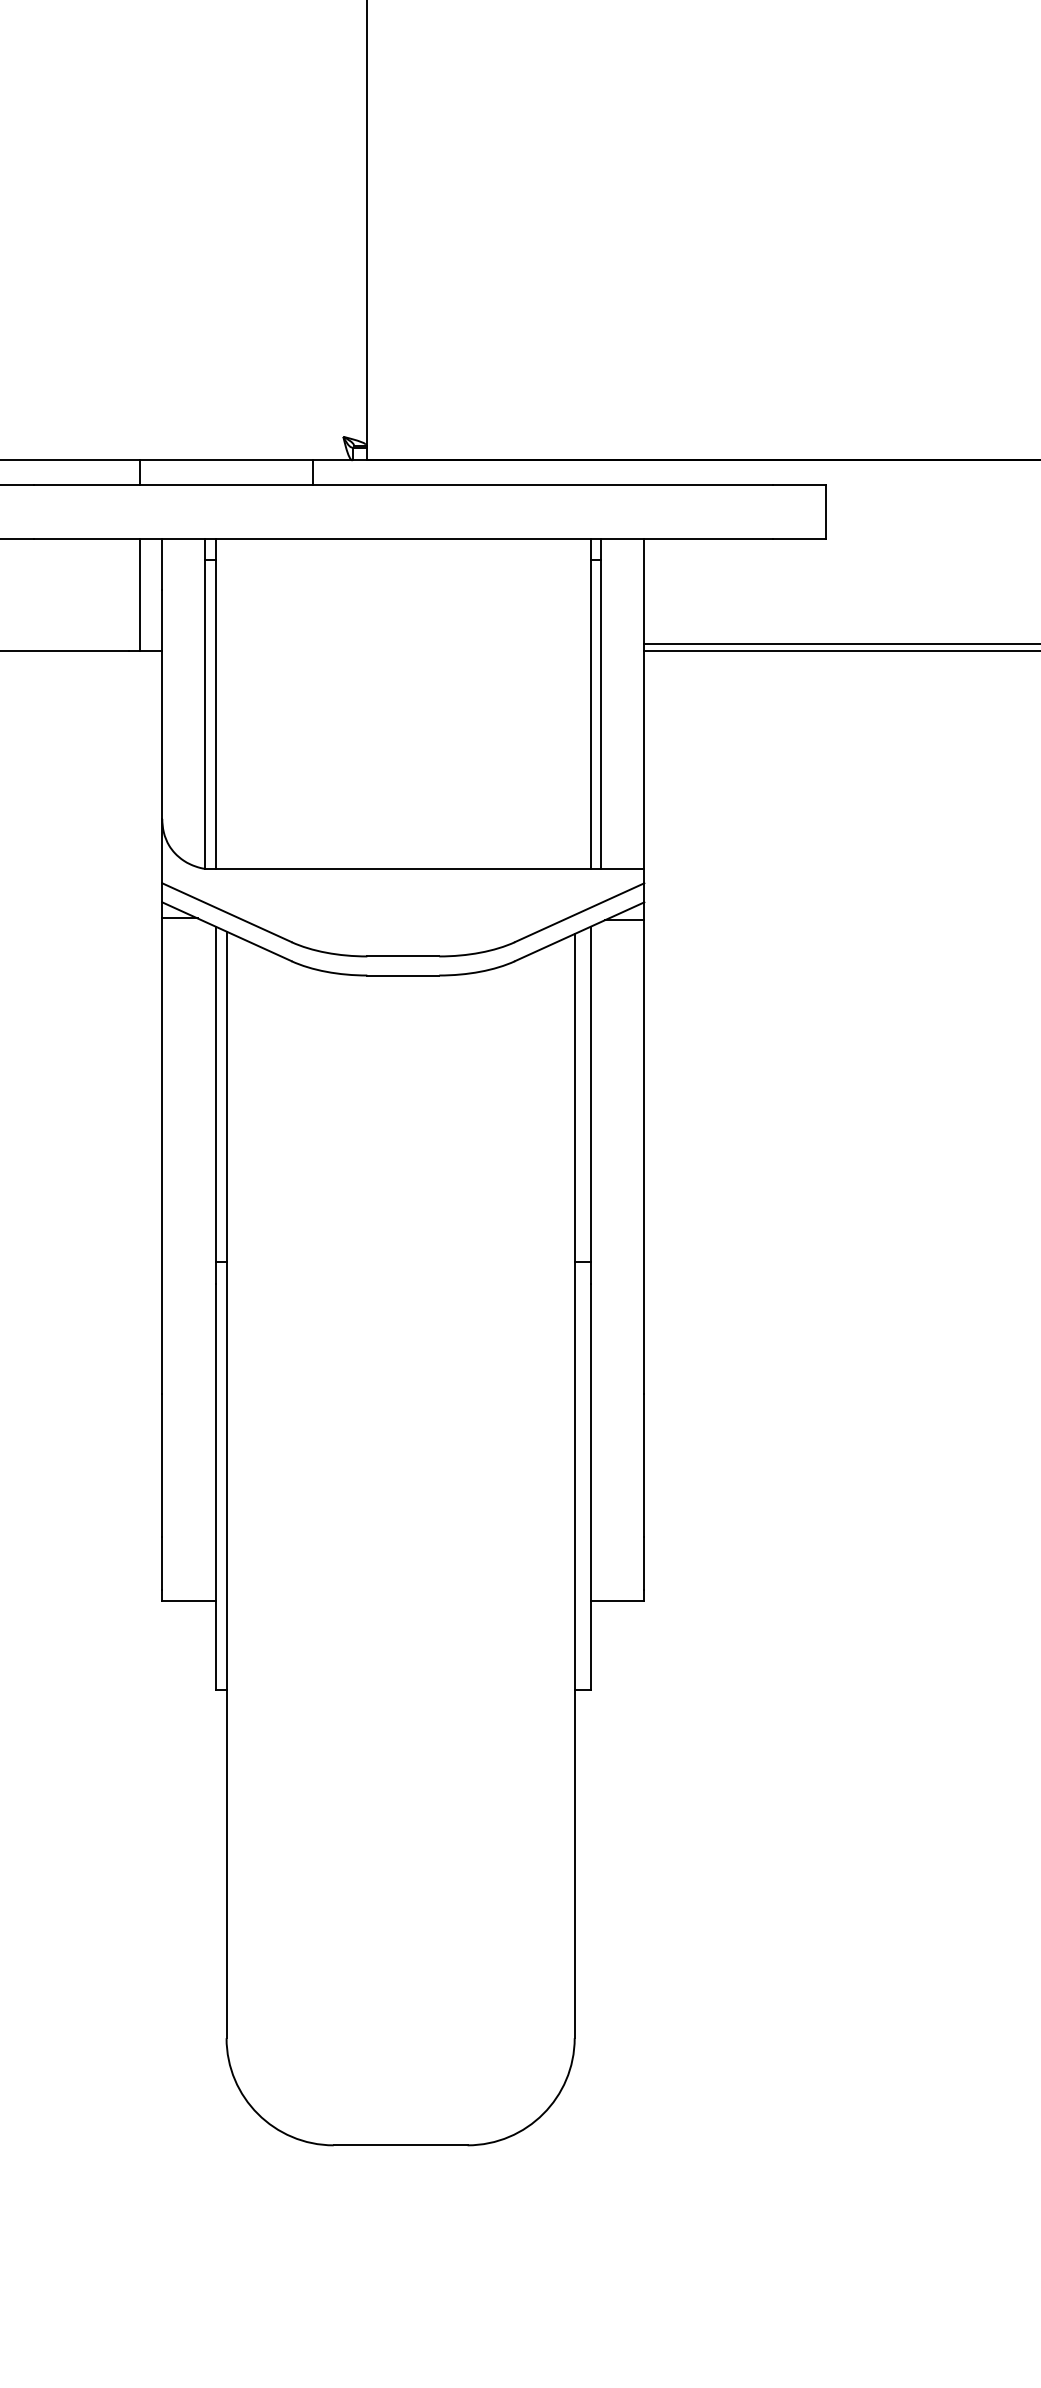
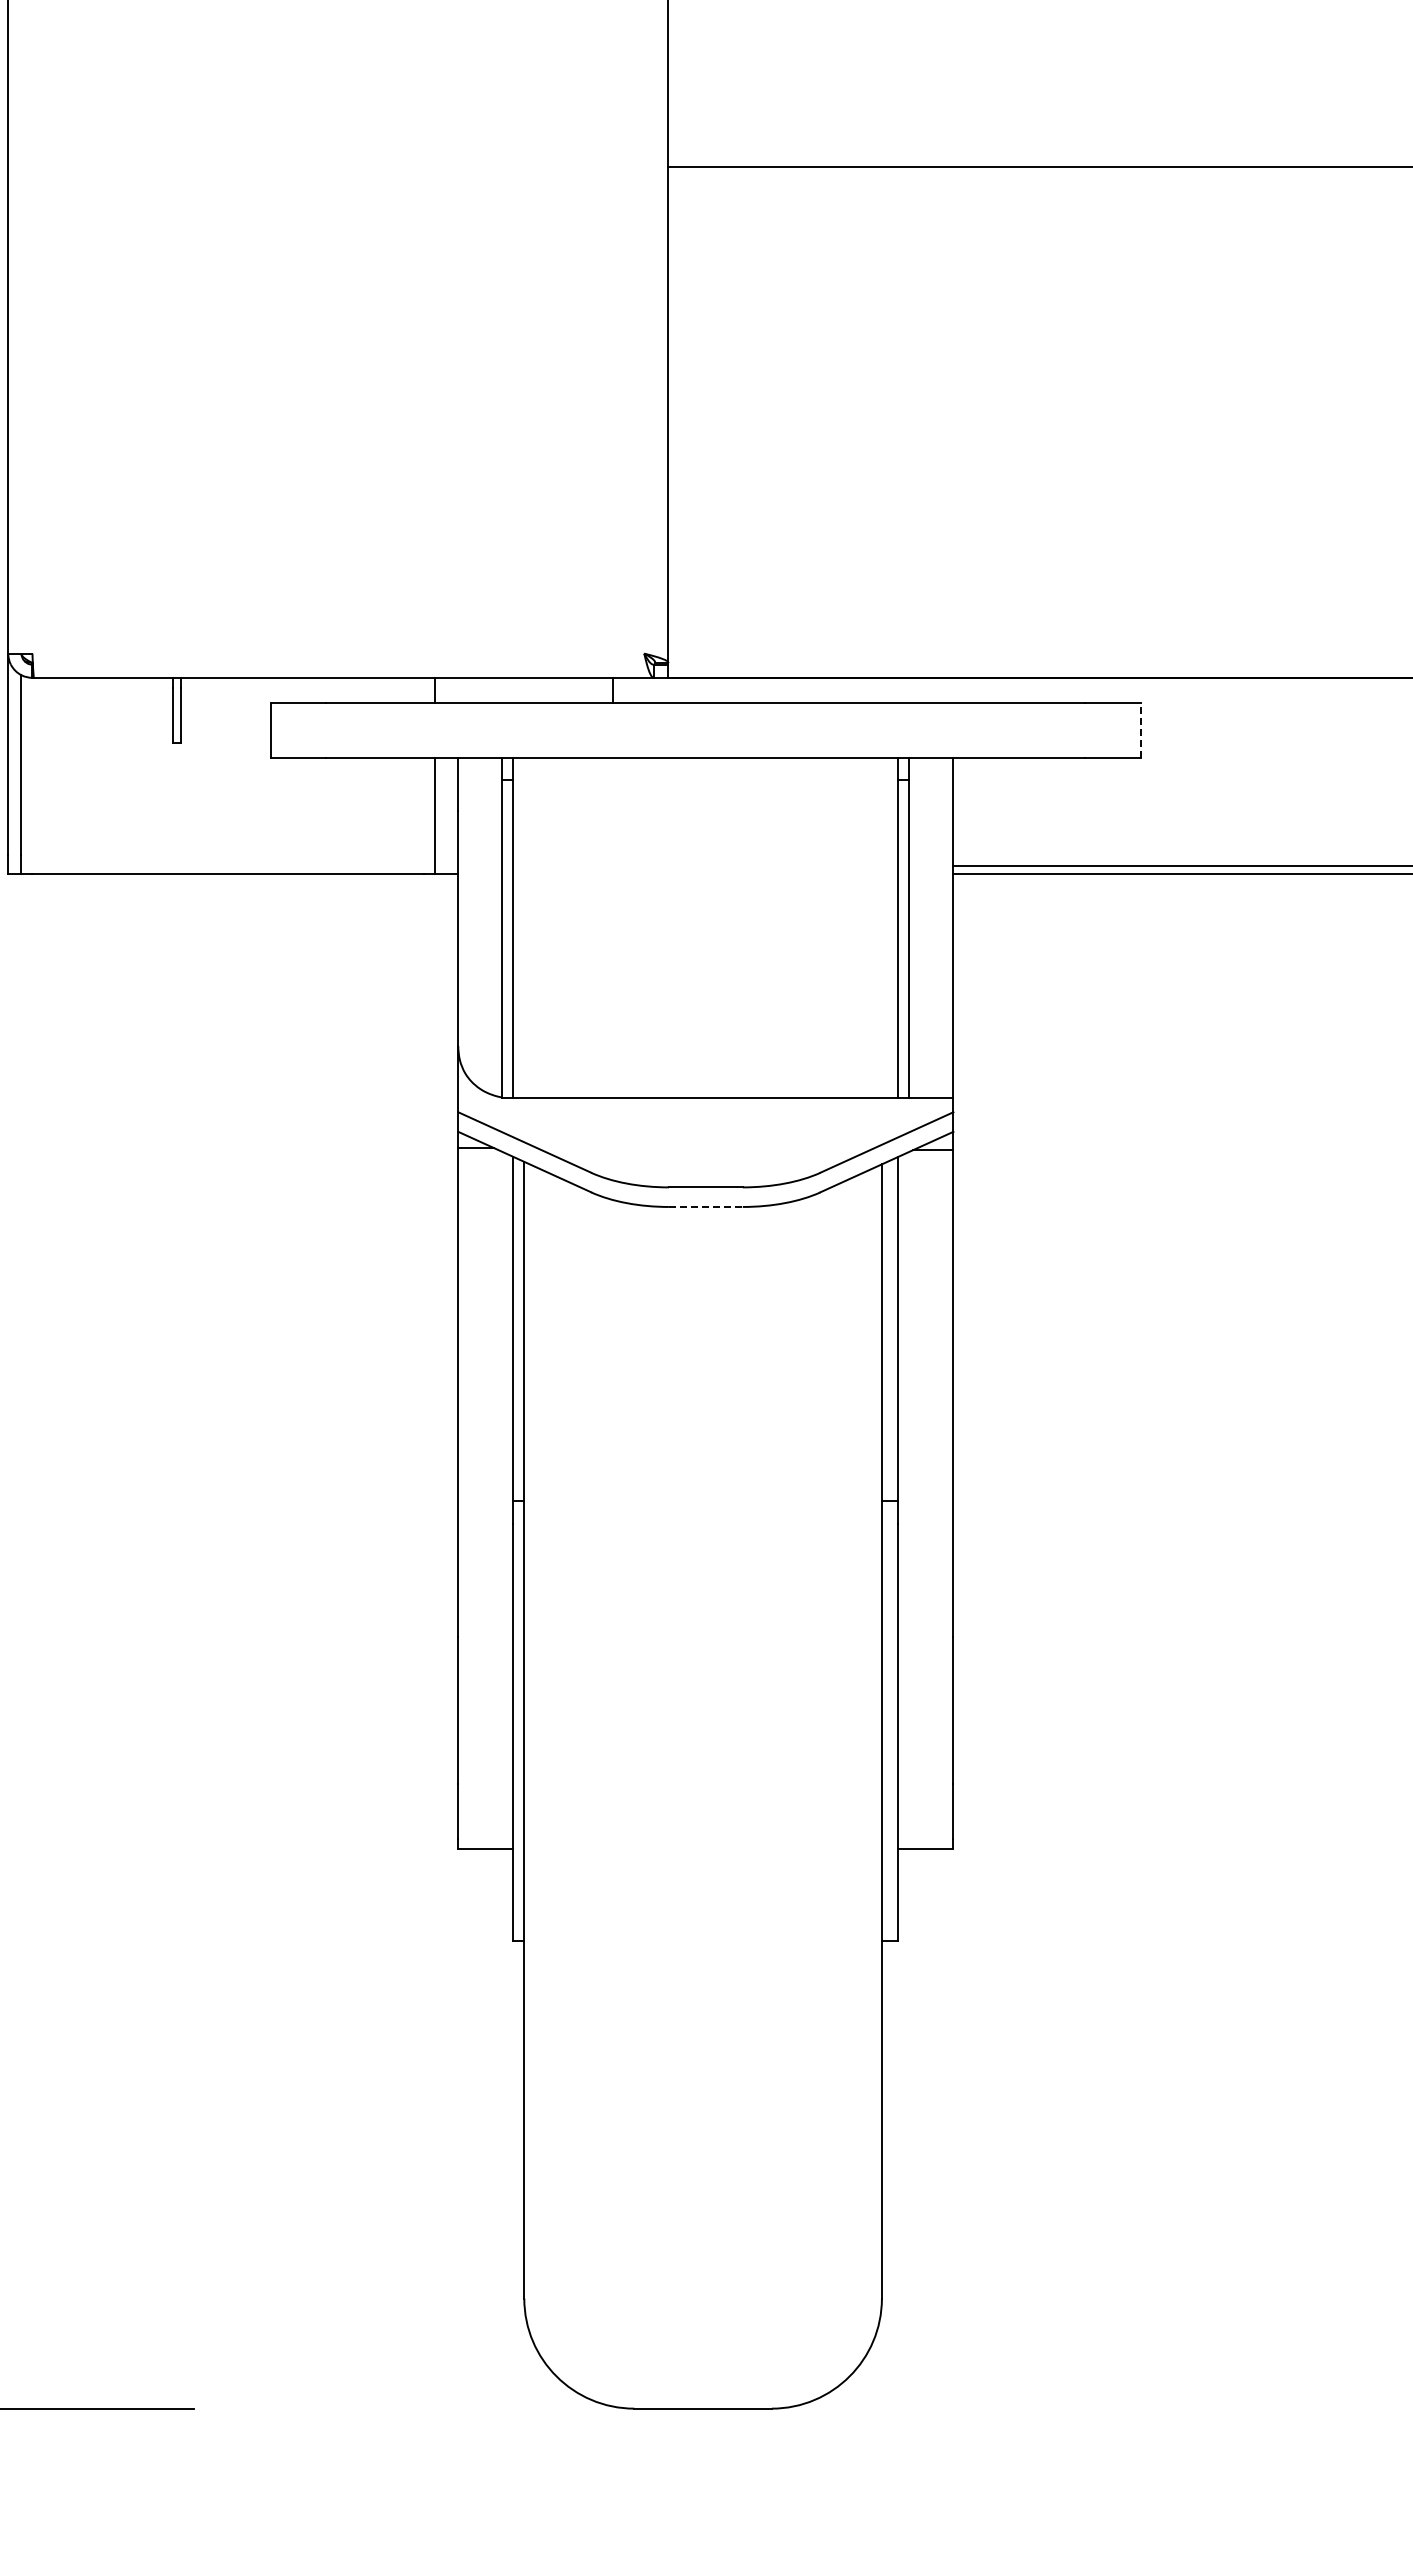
line: (826, 511) -> (1140, 730), solid -> dashed
line: (402, 975) -> (705, 1206), solid -> dashed

